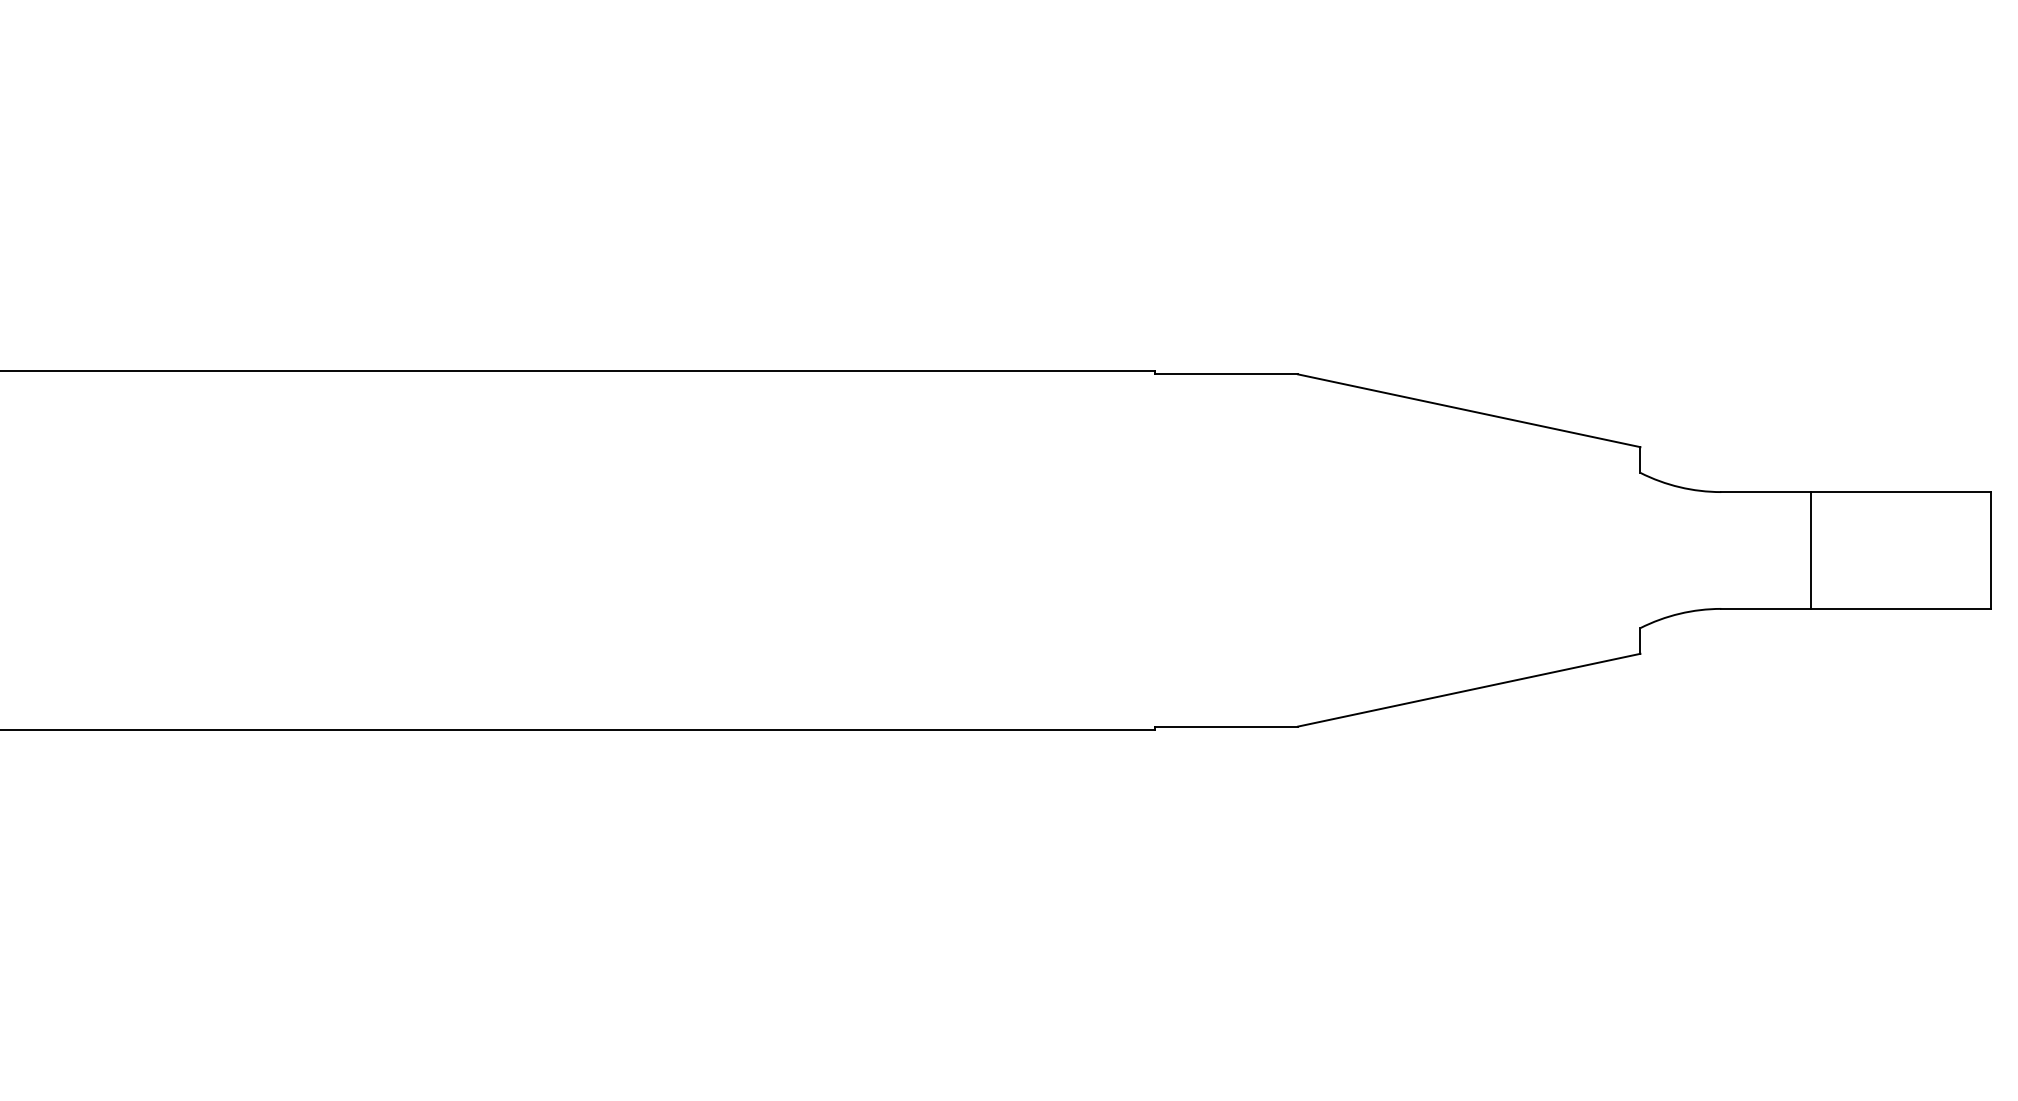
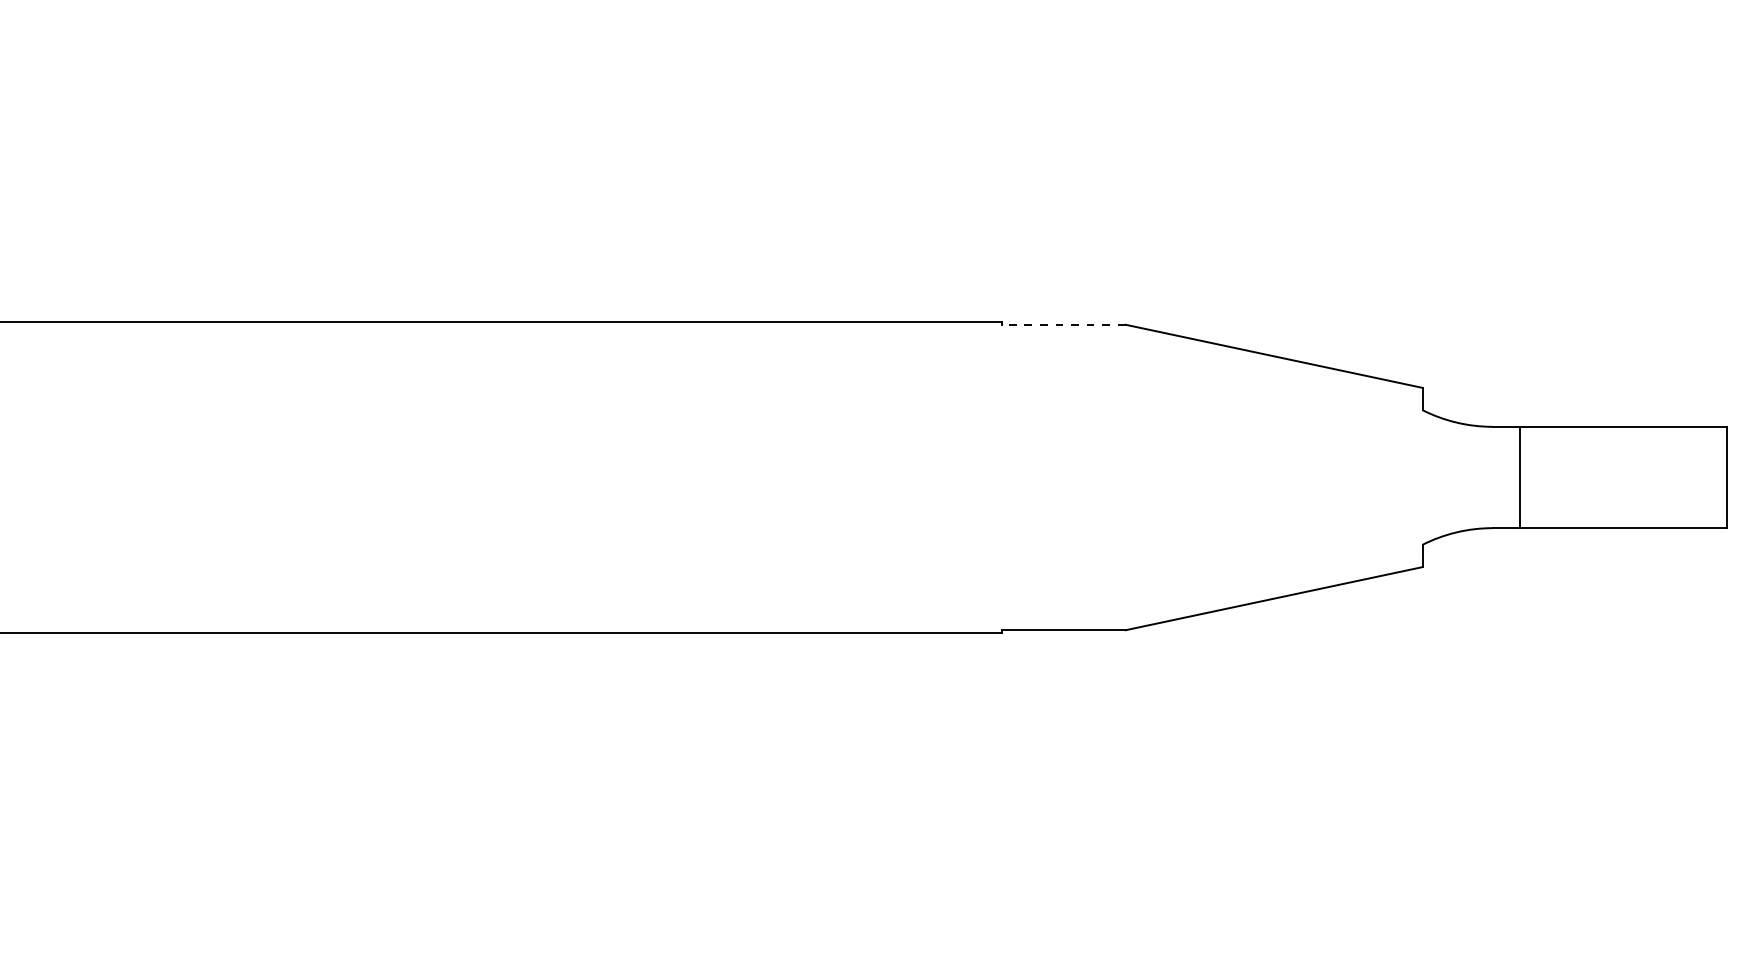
line: (1226, 374) -> (1063, 324), solid -> dashed
line: (1810, 550) -> (1519, 477), moved

